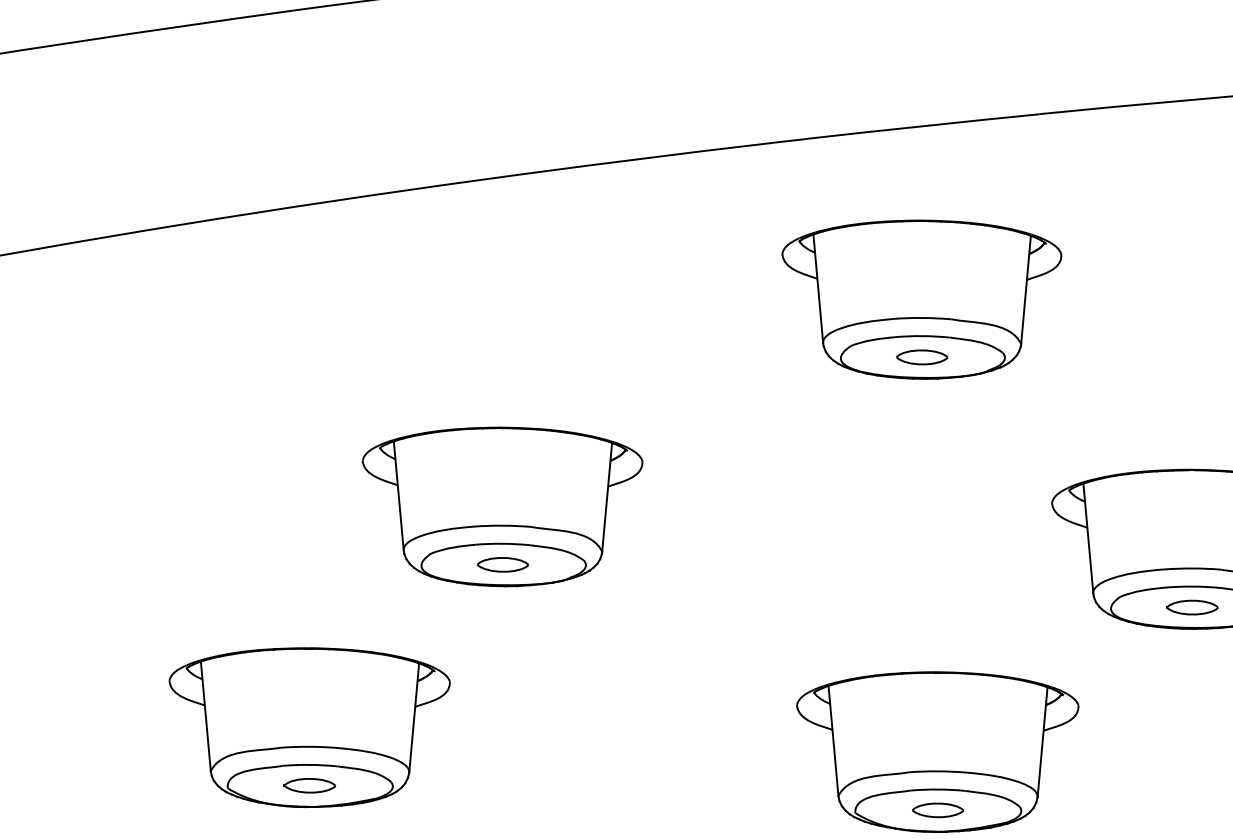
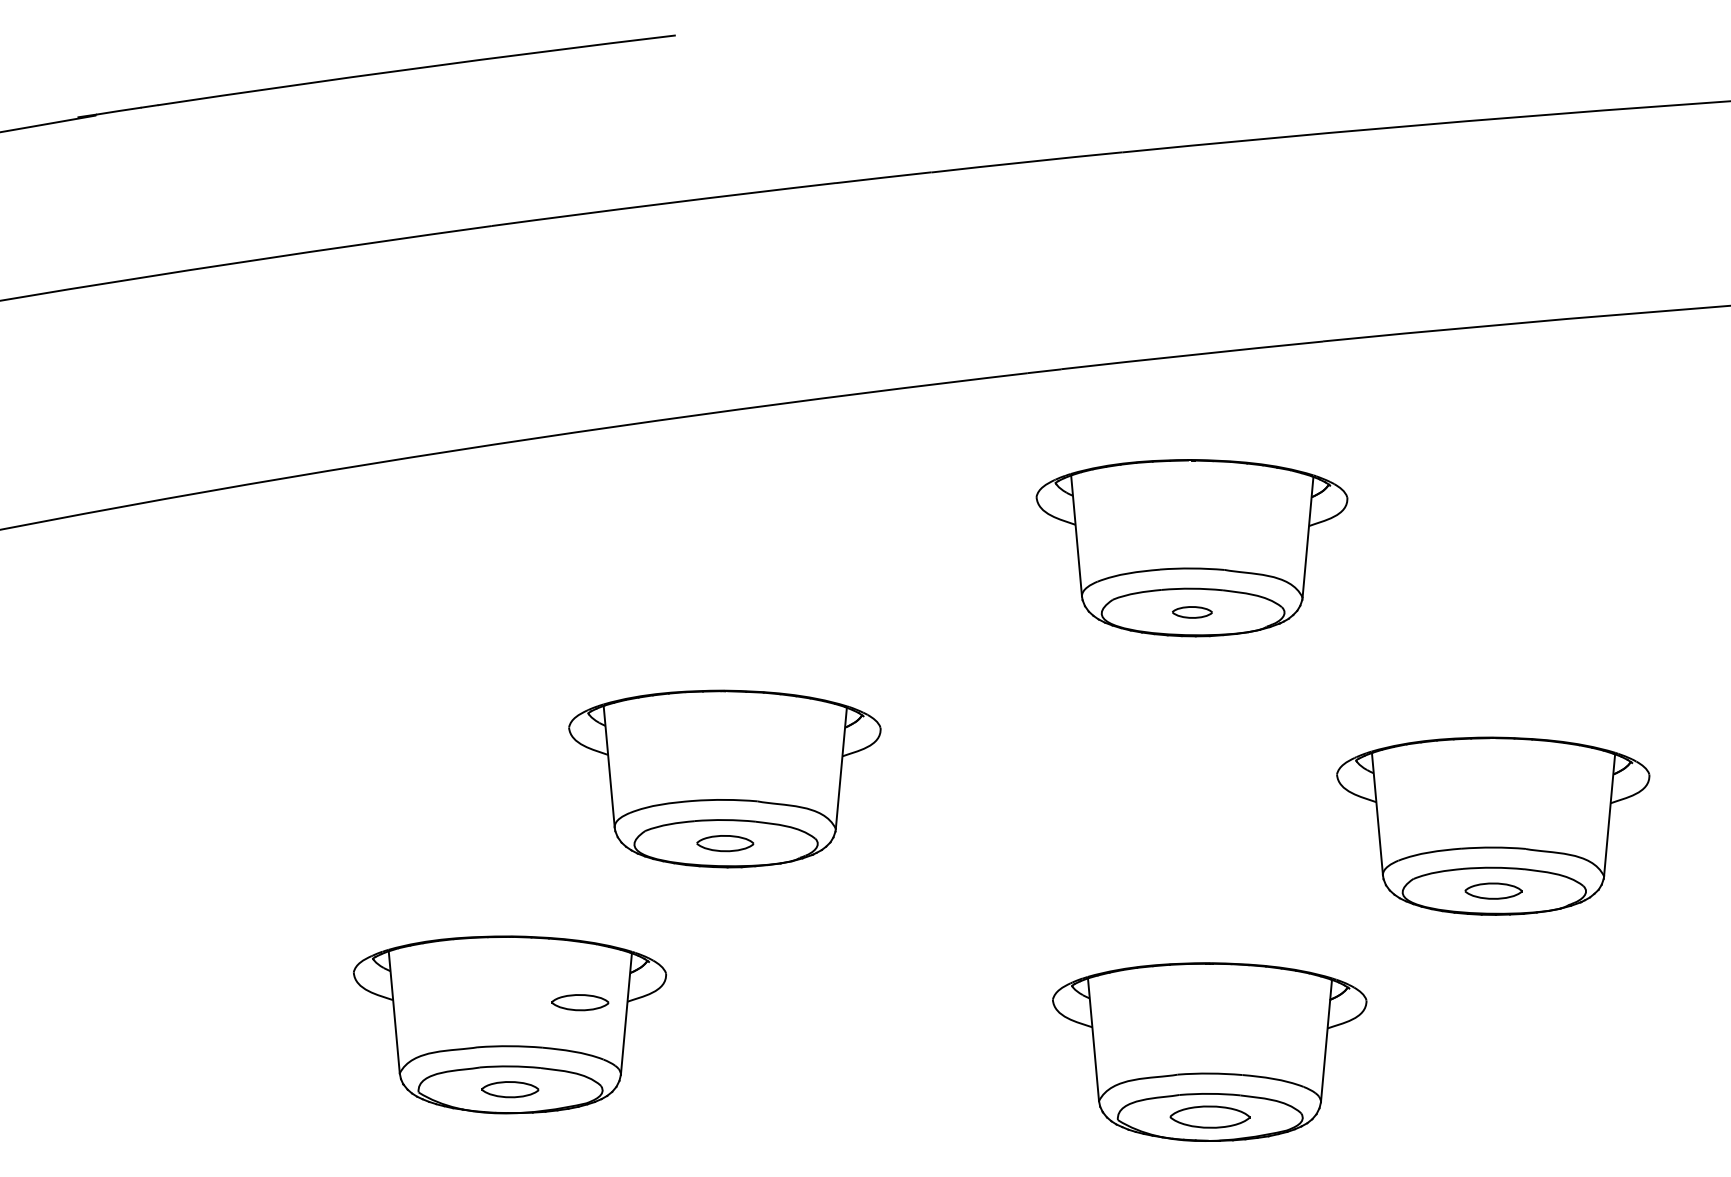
part: (922, 357) -> (1192, 612), size x0.7
part: (373, 707) -> (580, 1002), added
part: (937, 809) -> (1209, 1116), size x1.4

